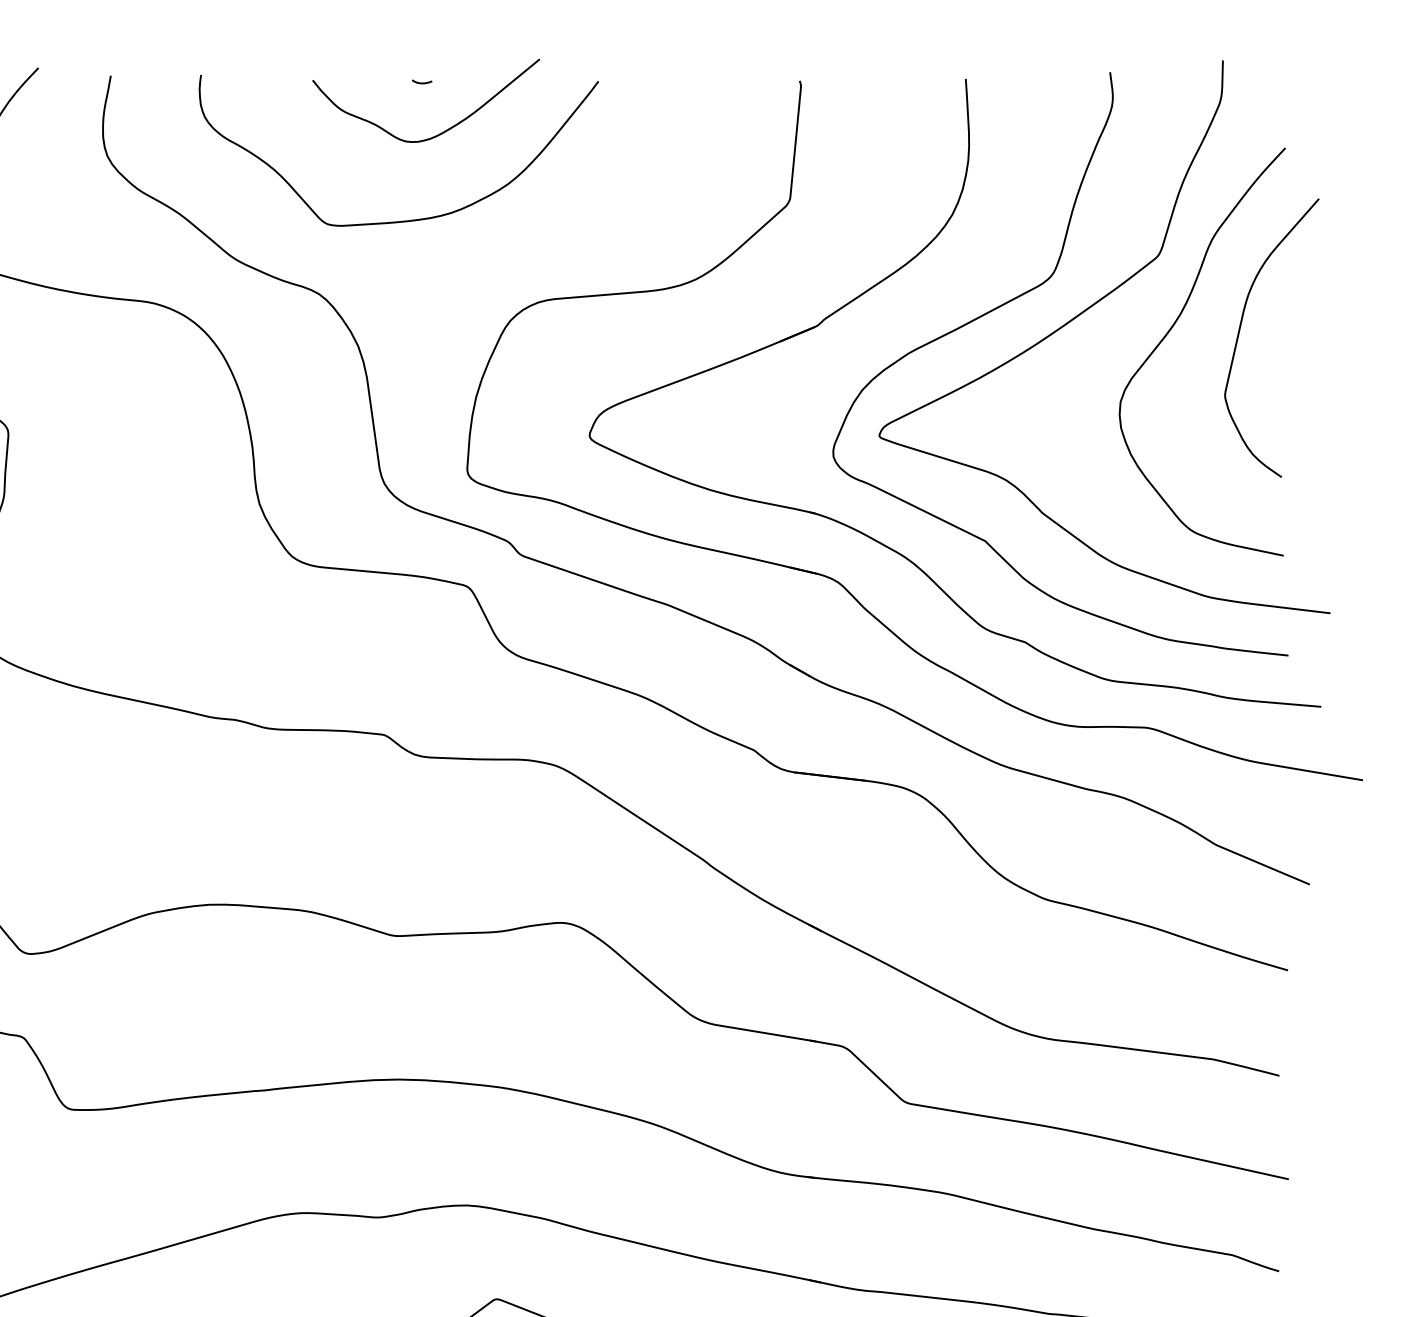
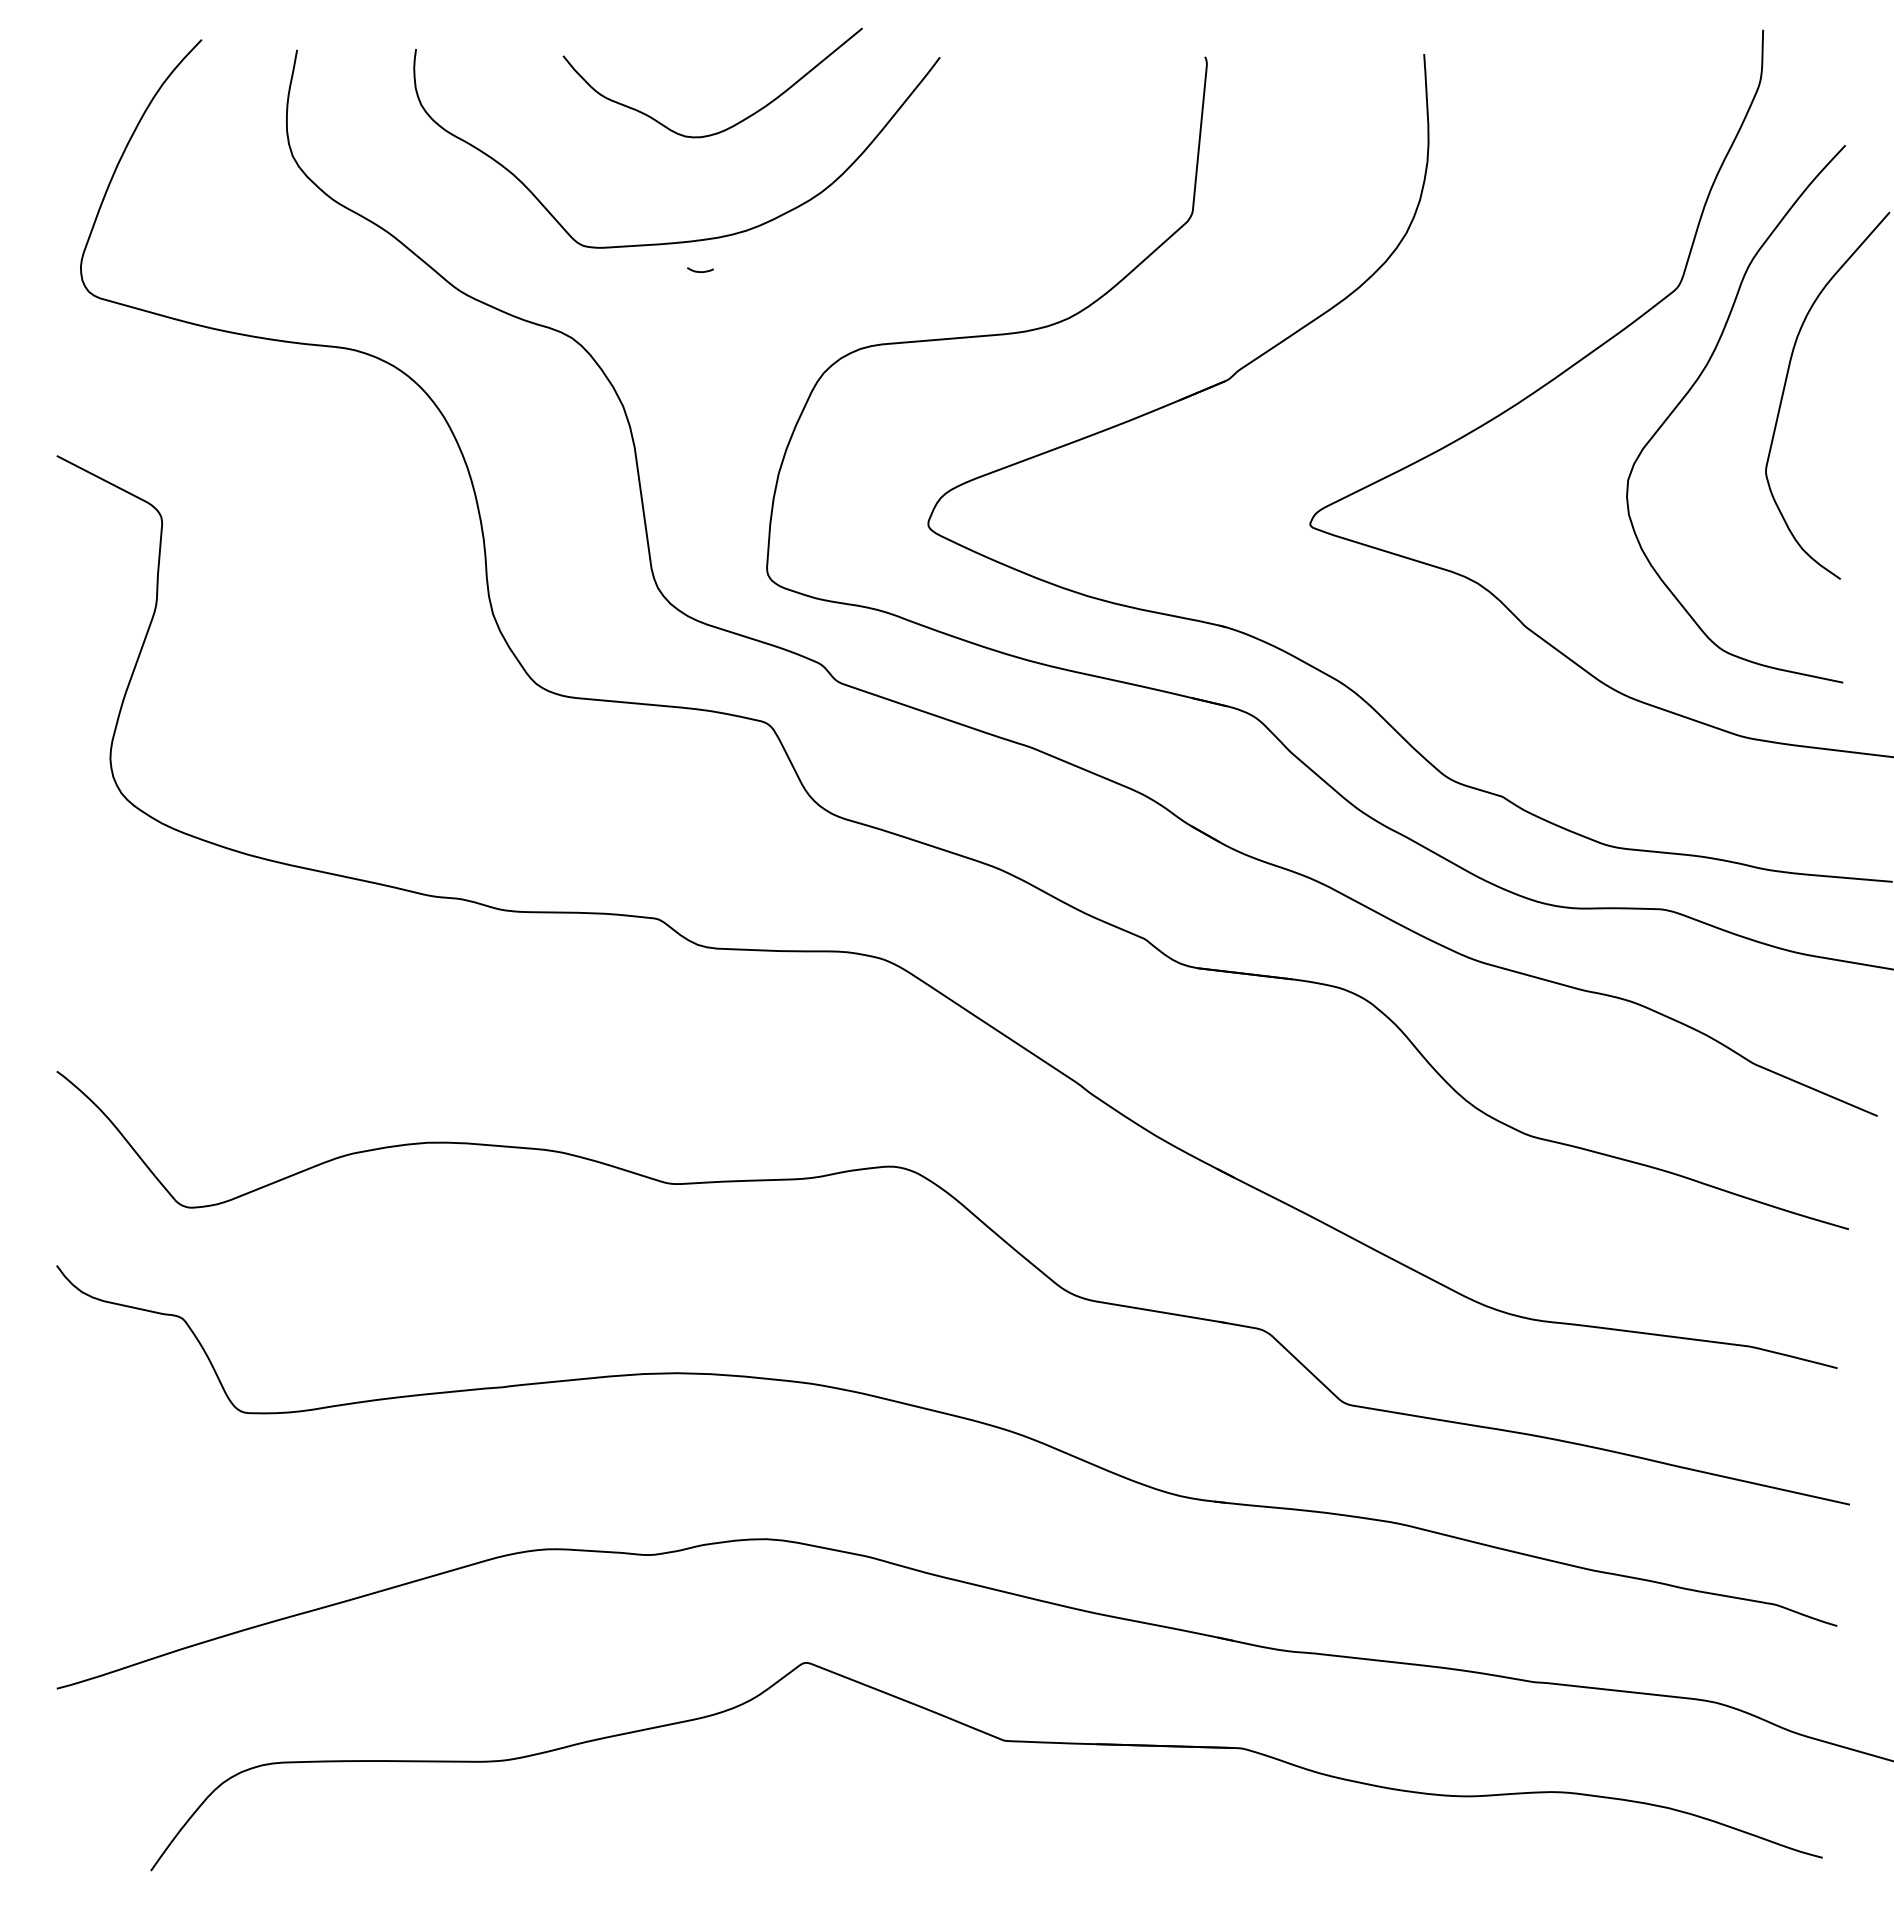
curve: (422, 82) -> (700, 271), moved
curve: (1024, 294) -> (1501, 338), removed

